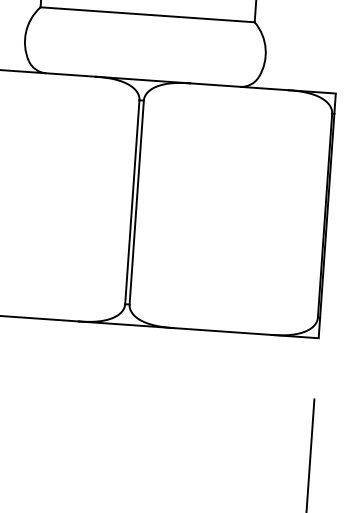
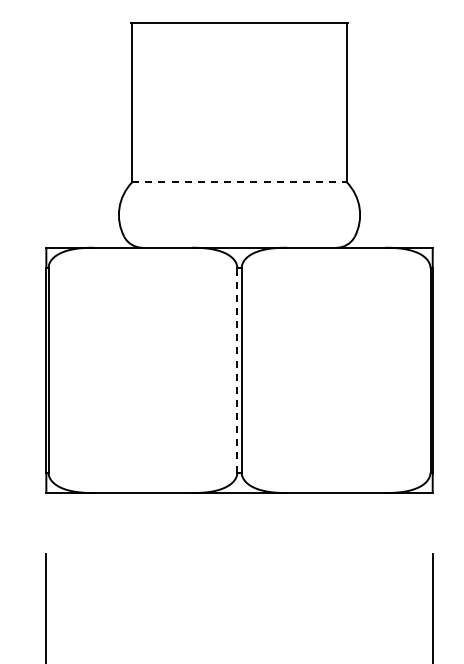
line: (148, 15) -> (240, 182), solid -> dashed
line: (132, 201) -> (237, 369), solid -> dashed

